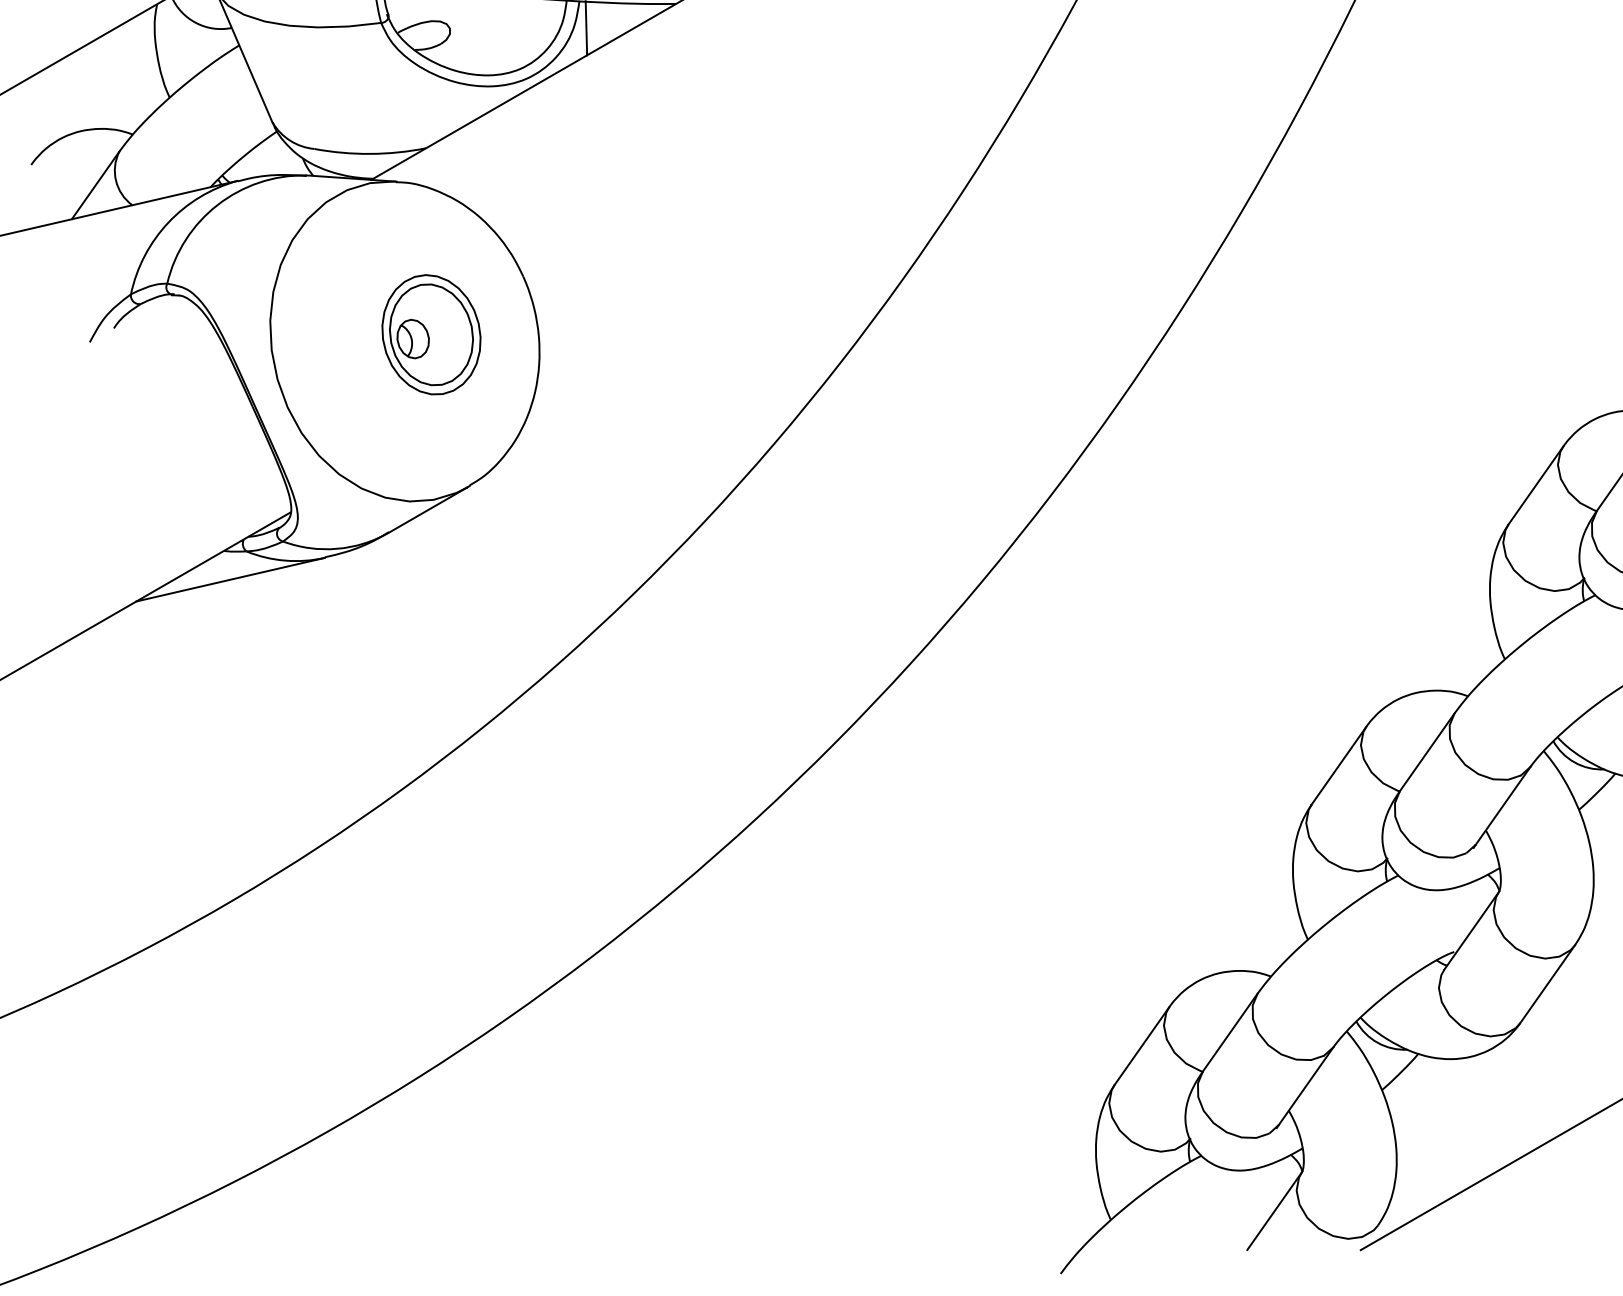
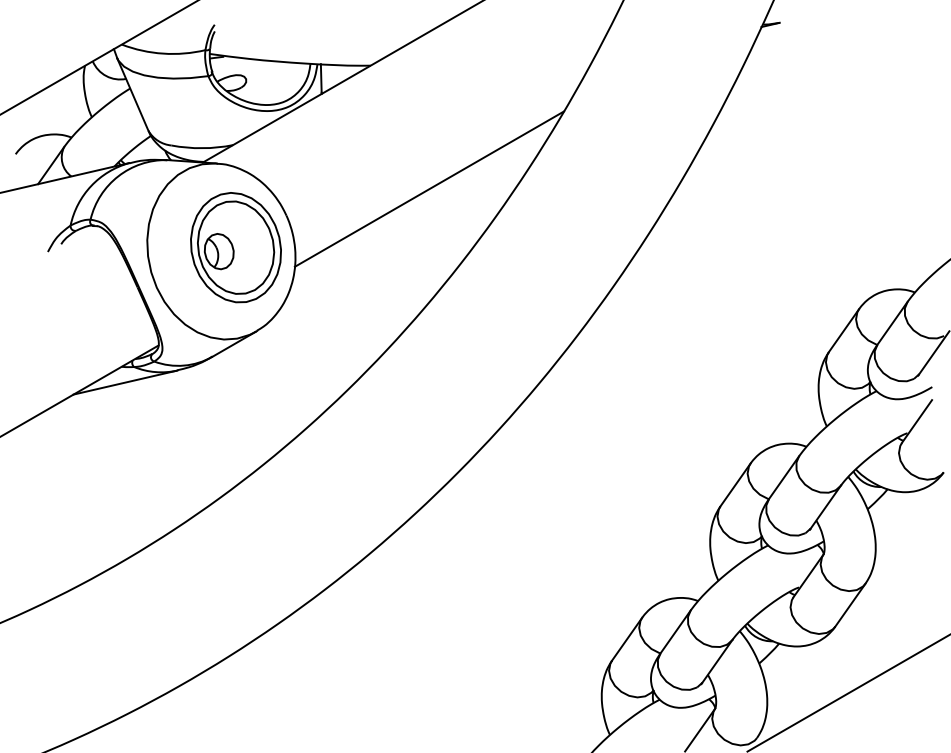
line: (783, 227) -> (429, 188), added
part: (430, 334) -> (235, 247), size x1.67

